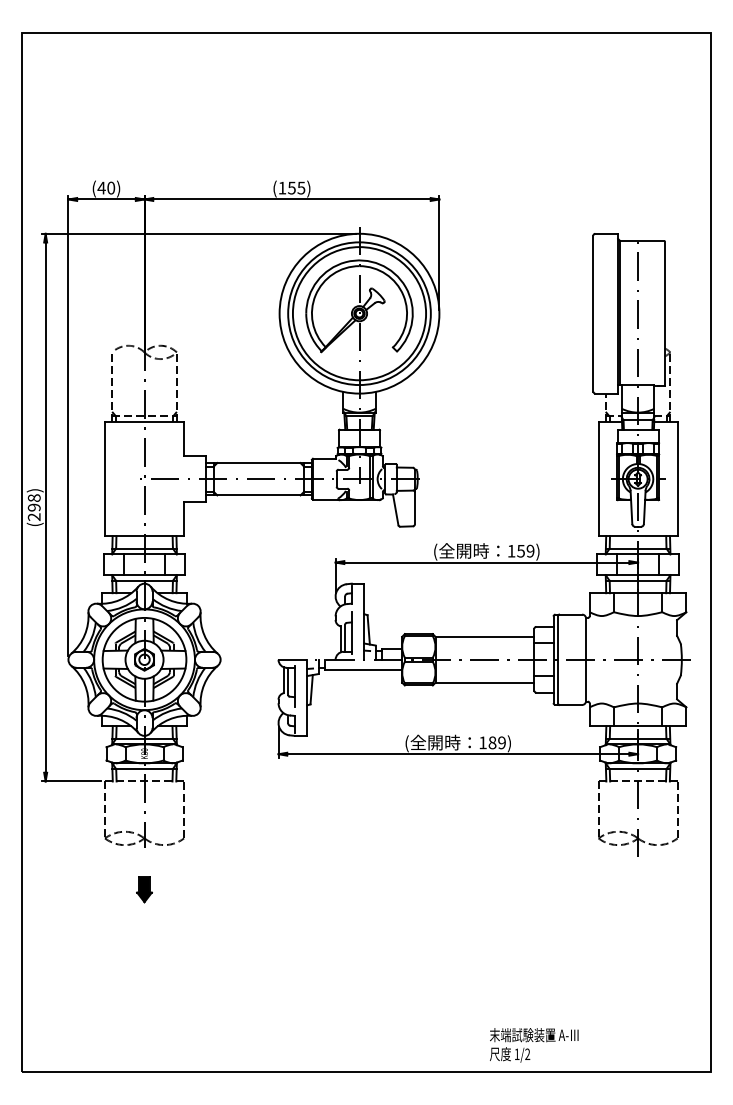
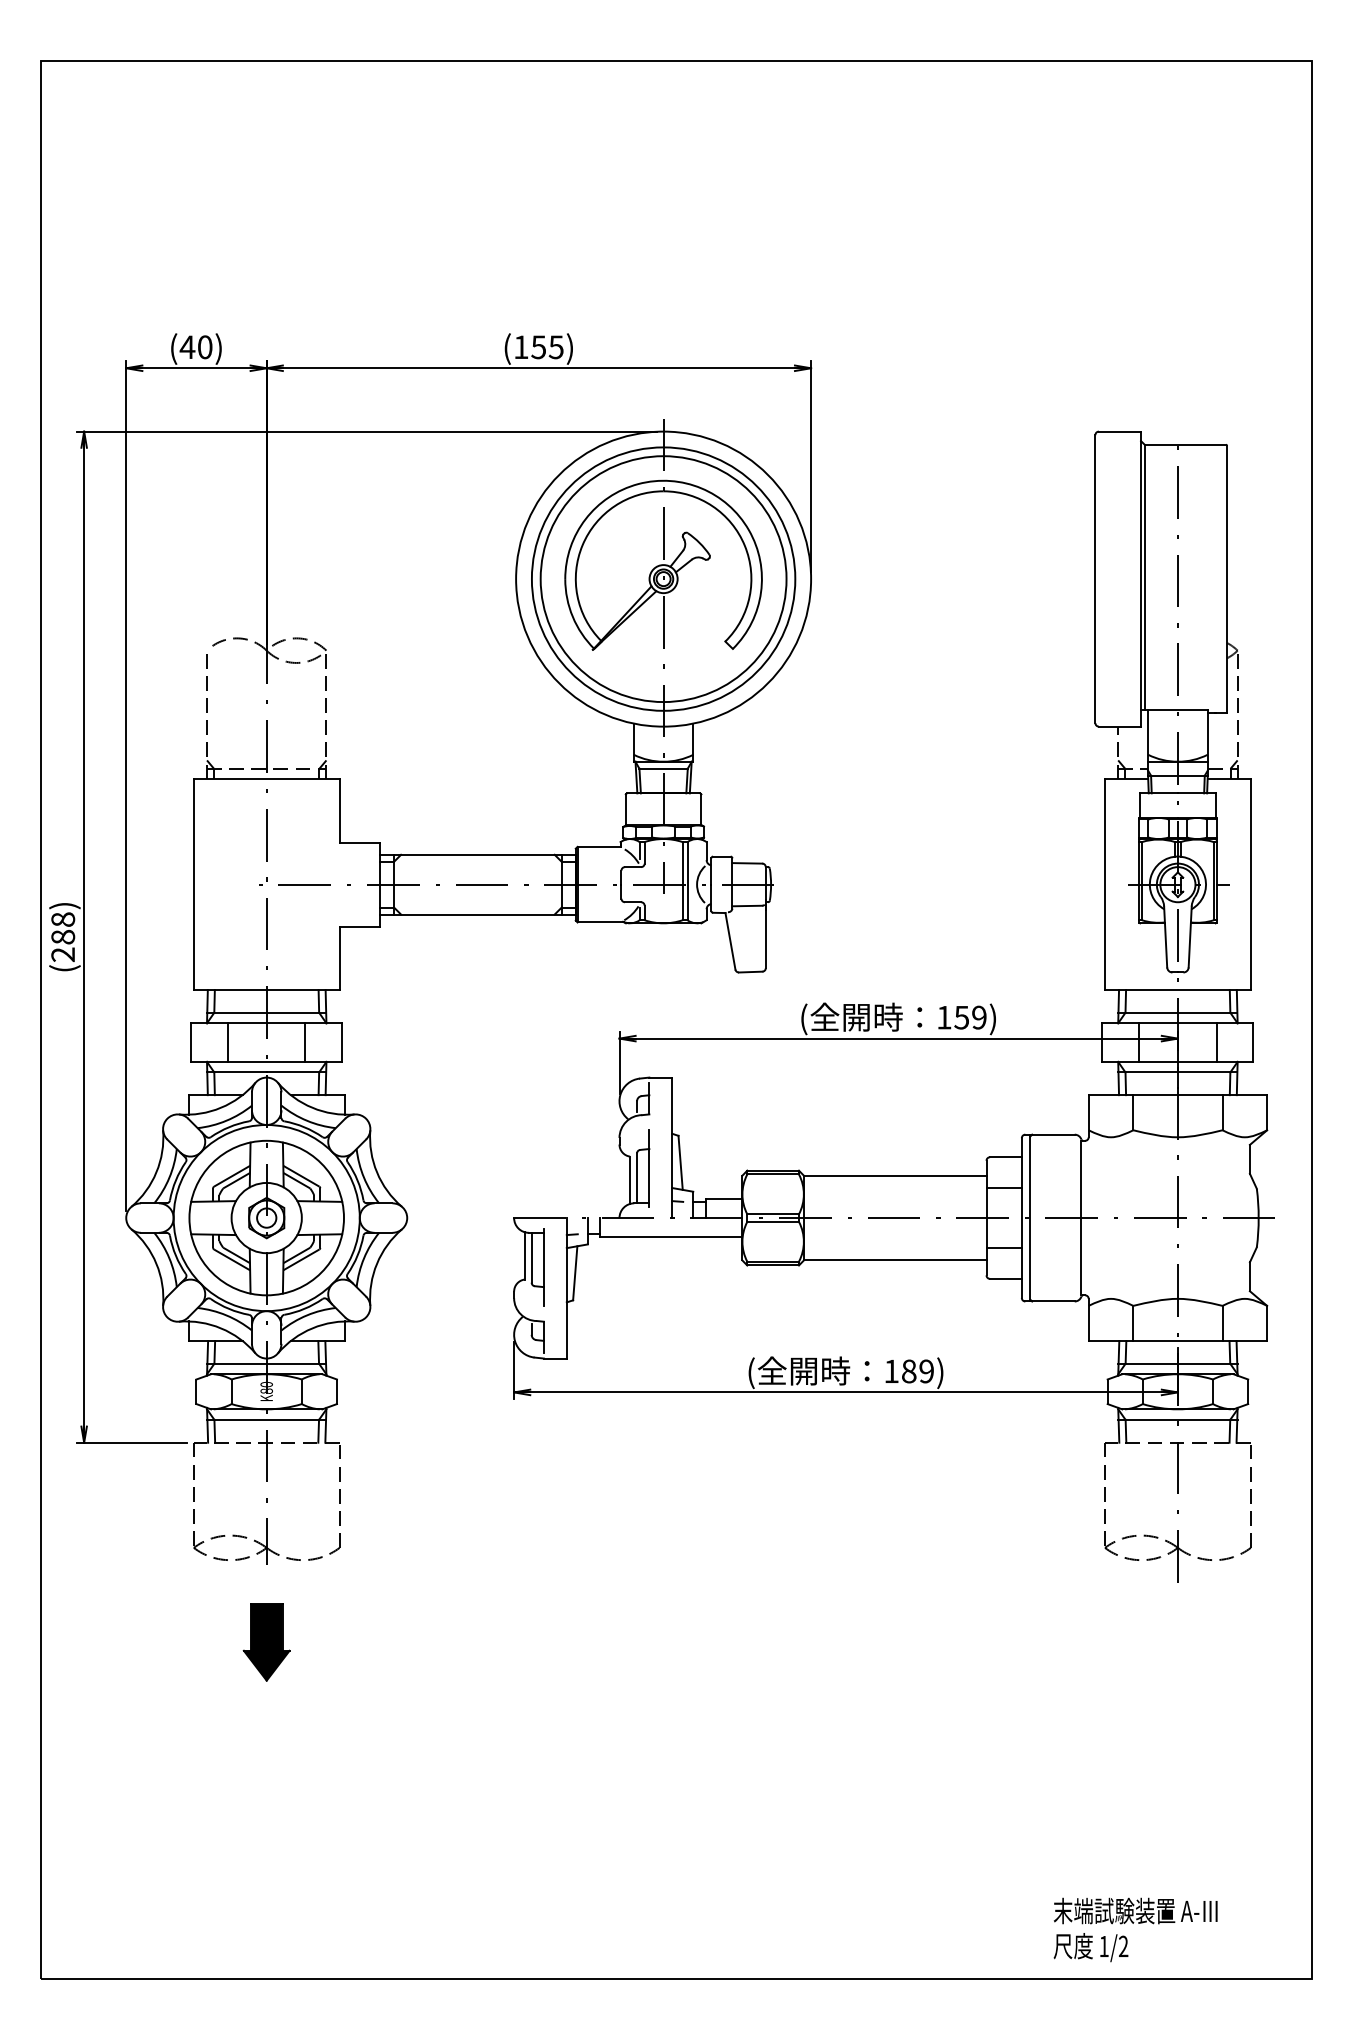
text: (34, 507) -> (63, 936), (298) -> (288)
part: (144, 889) -> (266, 1642), size x1.67
text: (534, 1045) -> (1136, 1930), moved

